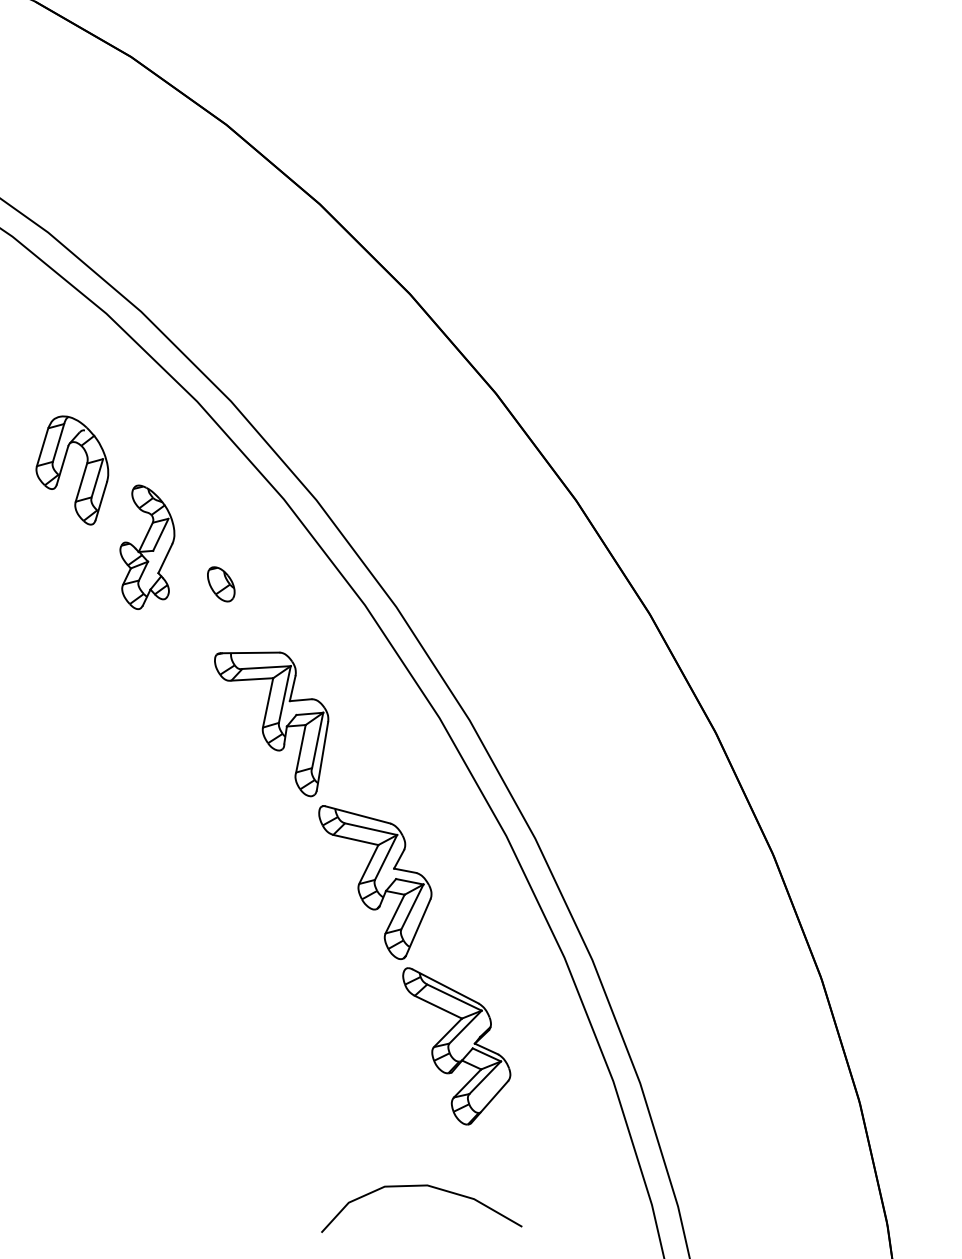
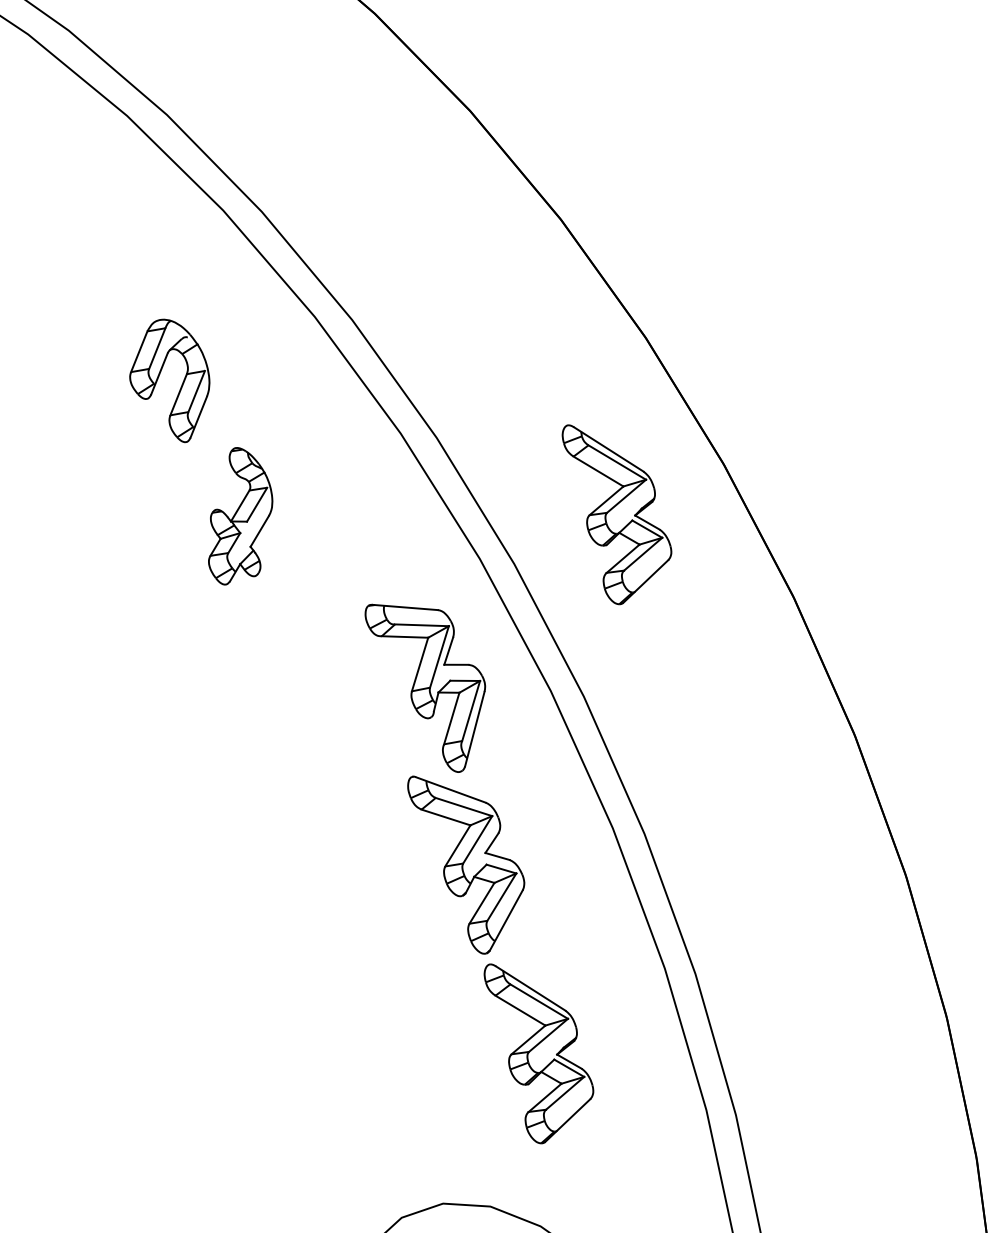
part: (147, 546) -> (241, 516), moved
part: (482, 556) -> (614, 516), added
part: (221, 584) -> (323, 521), removed
part: (271, 724) -> (421, 688), moved

